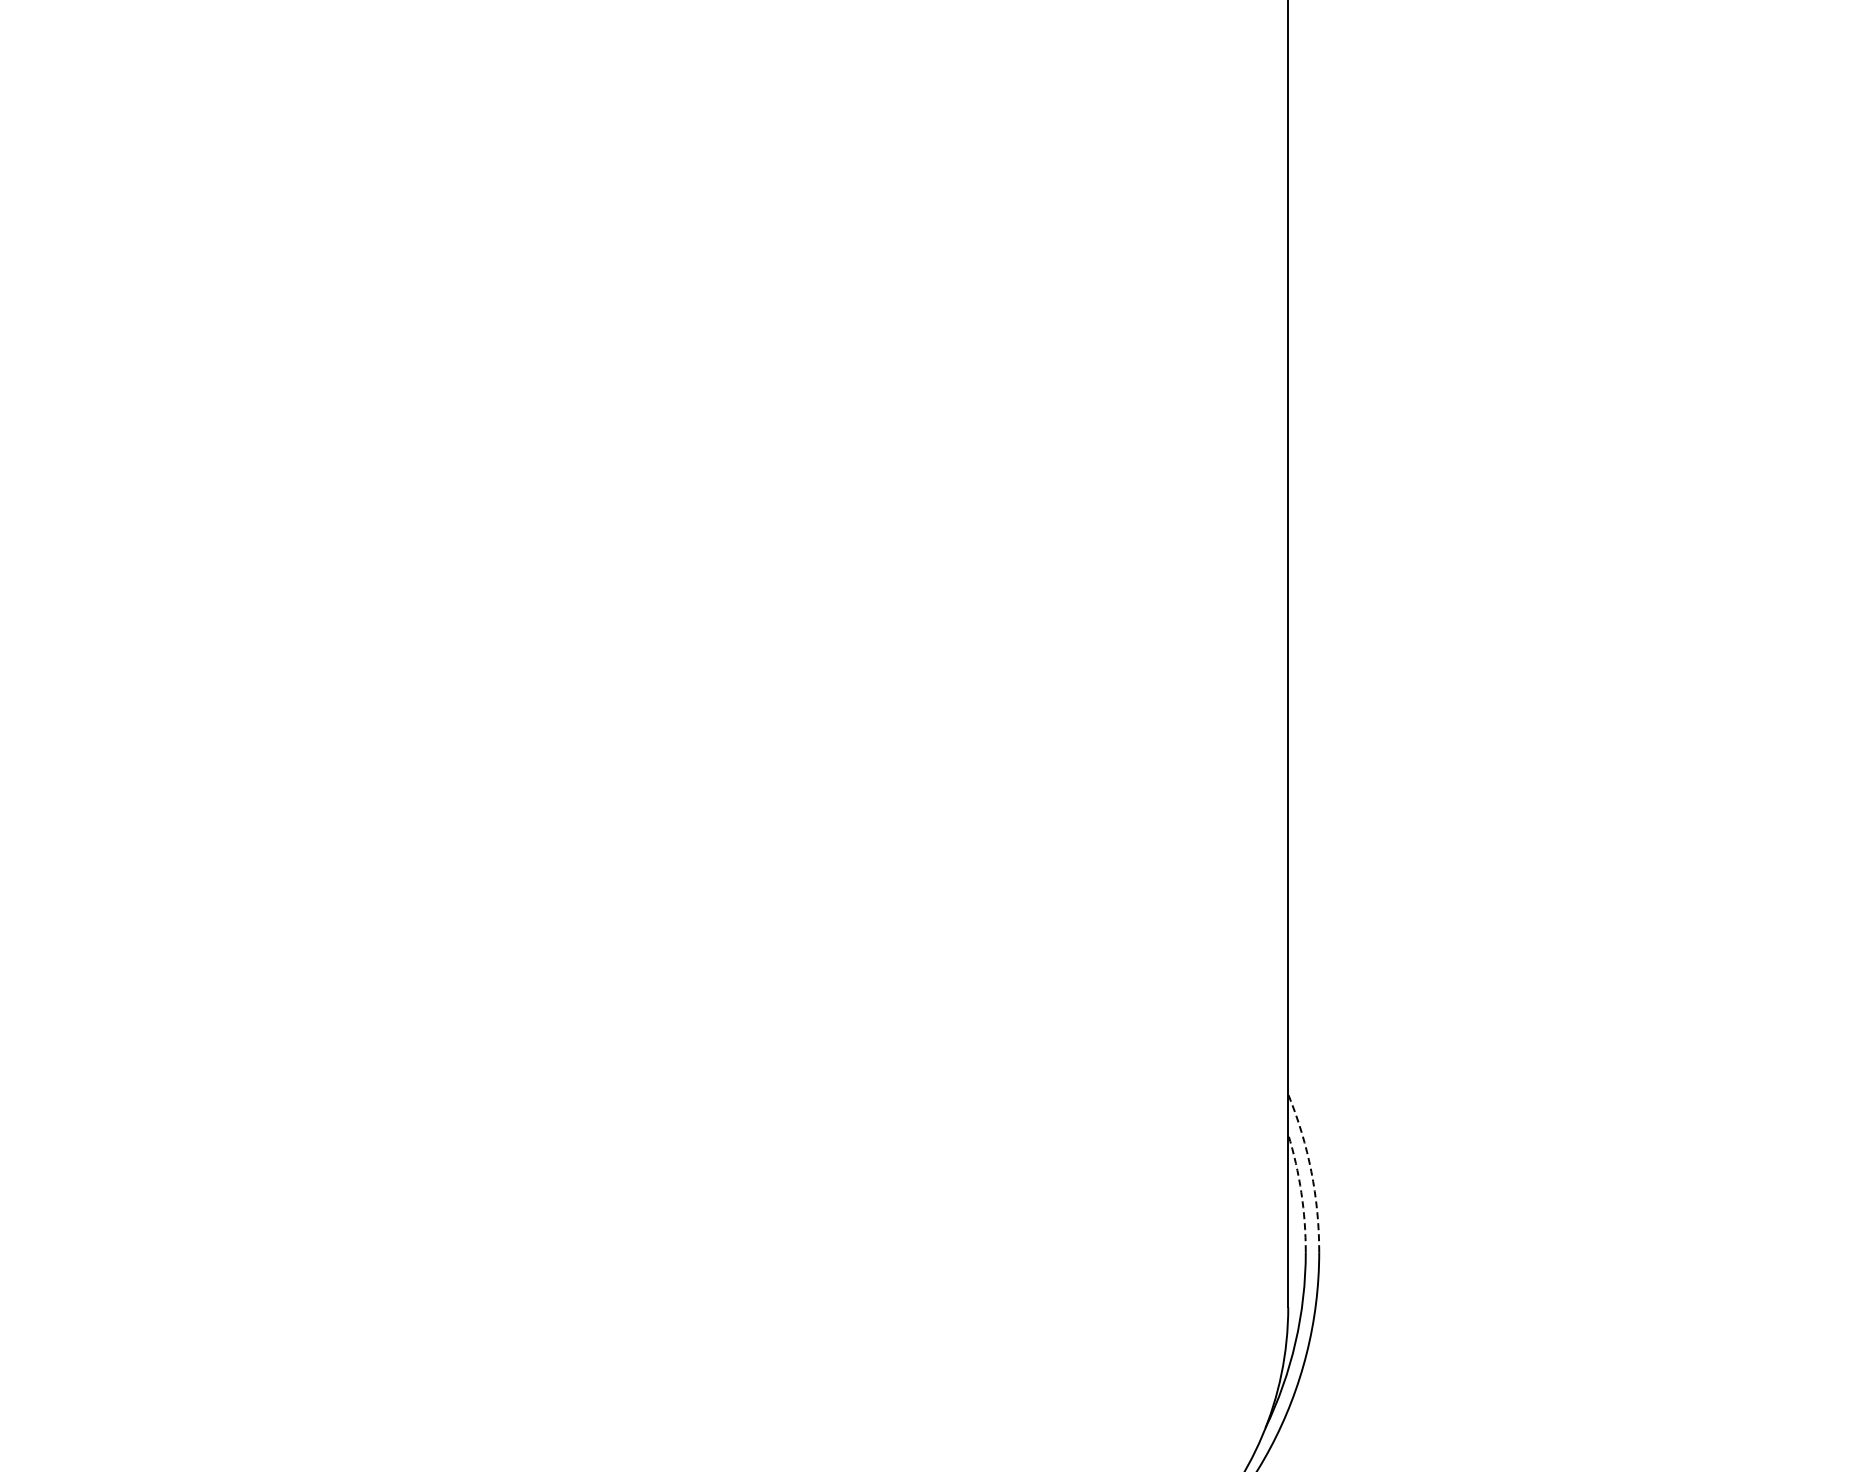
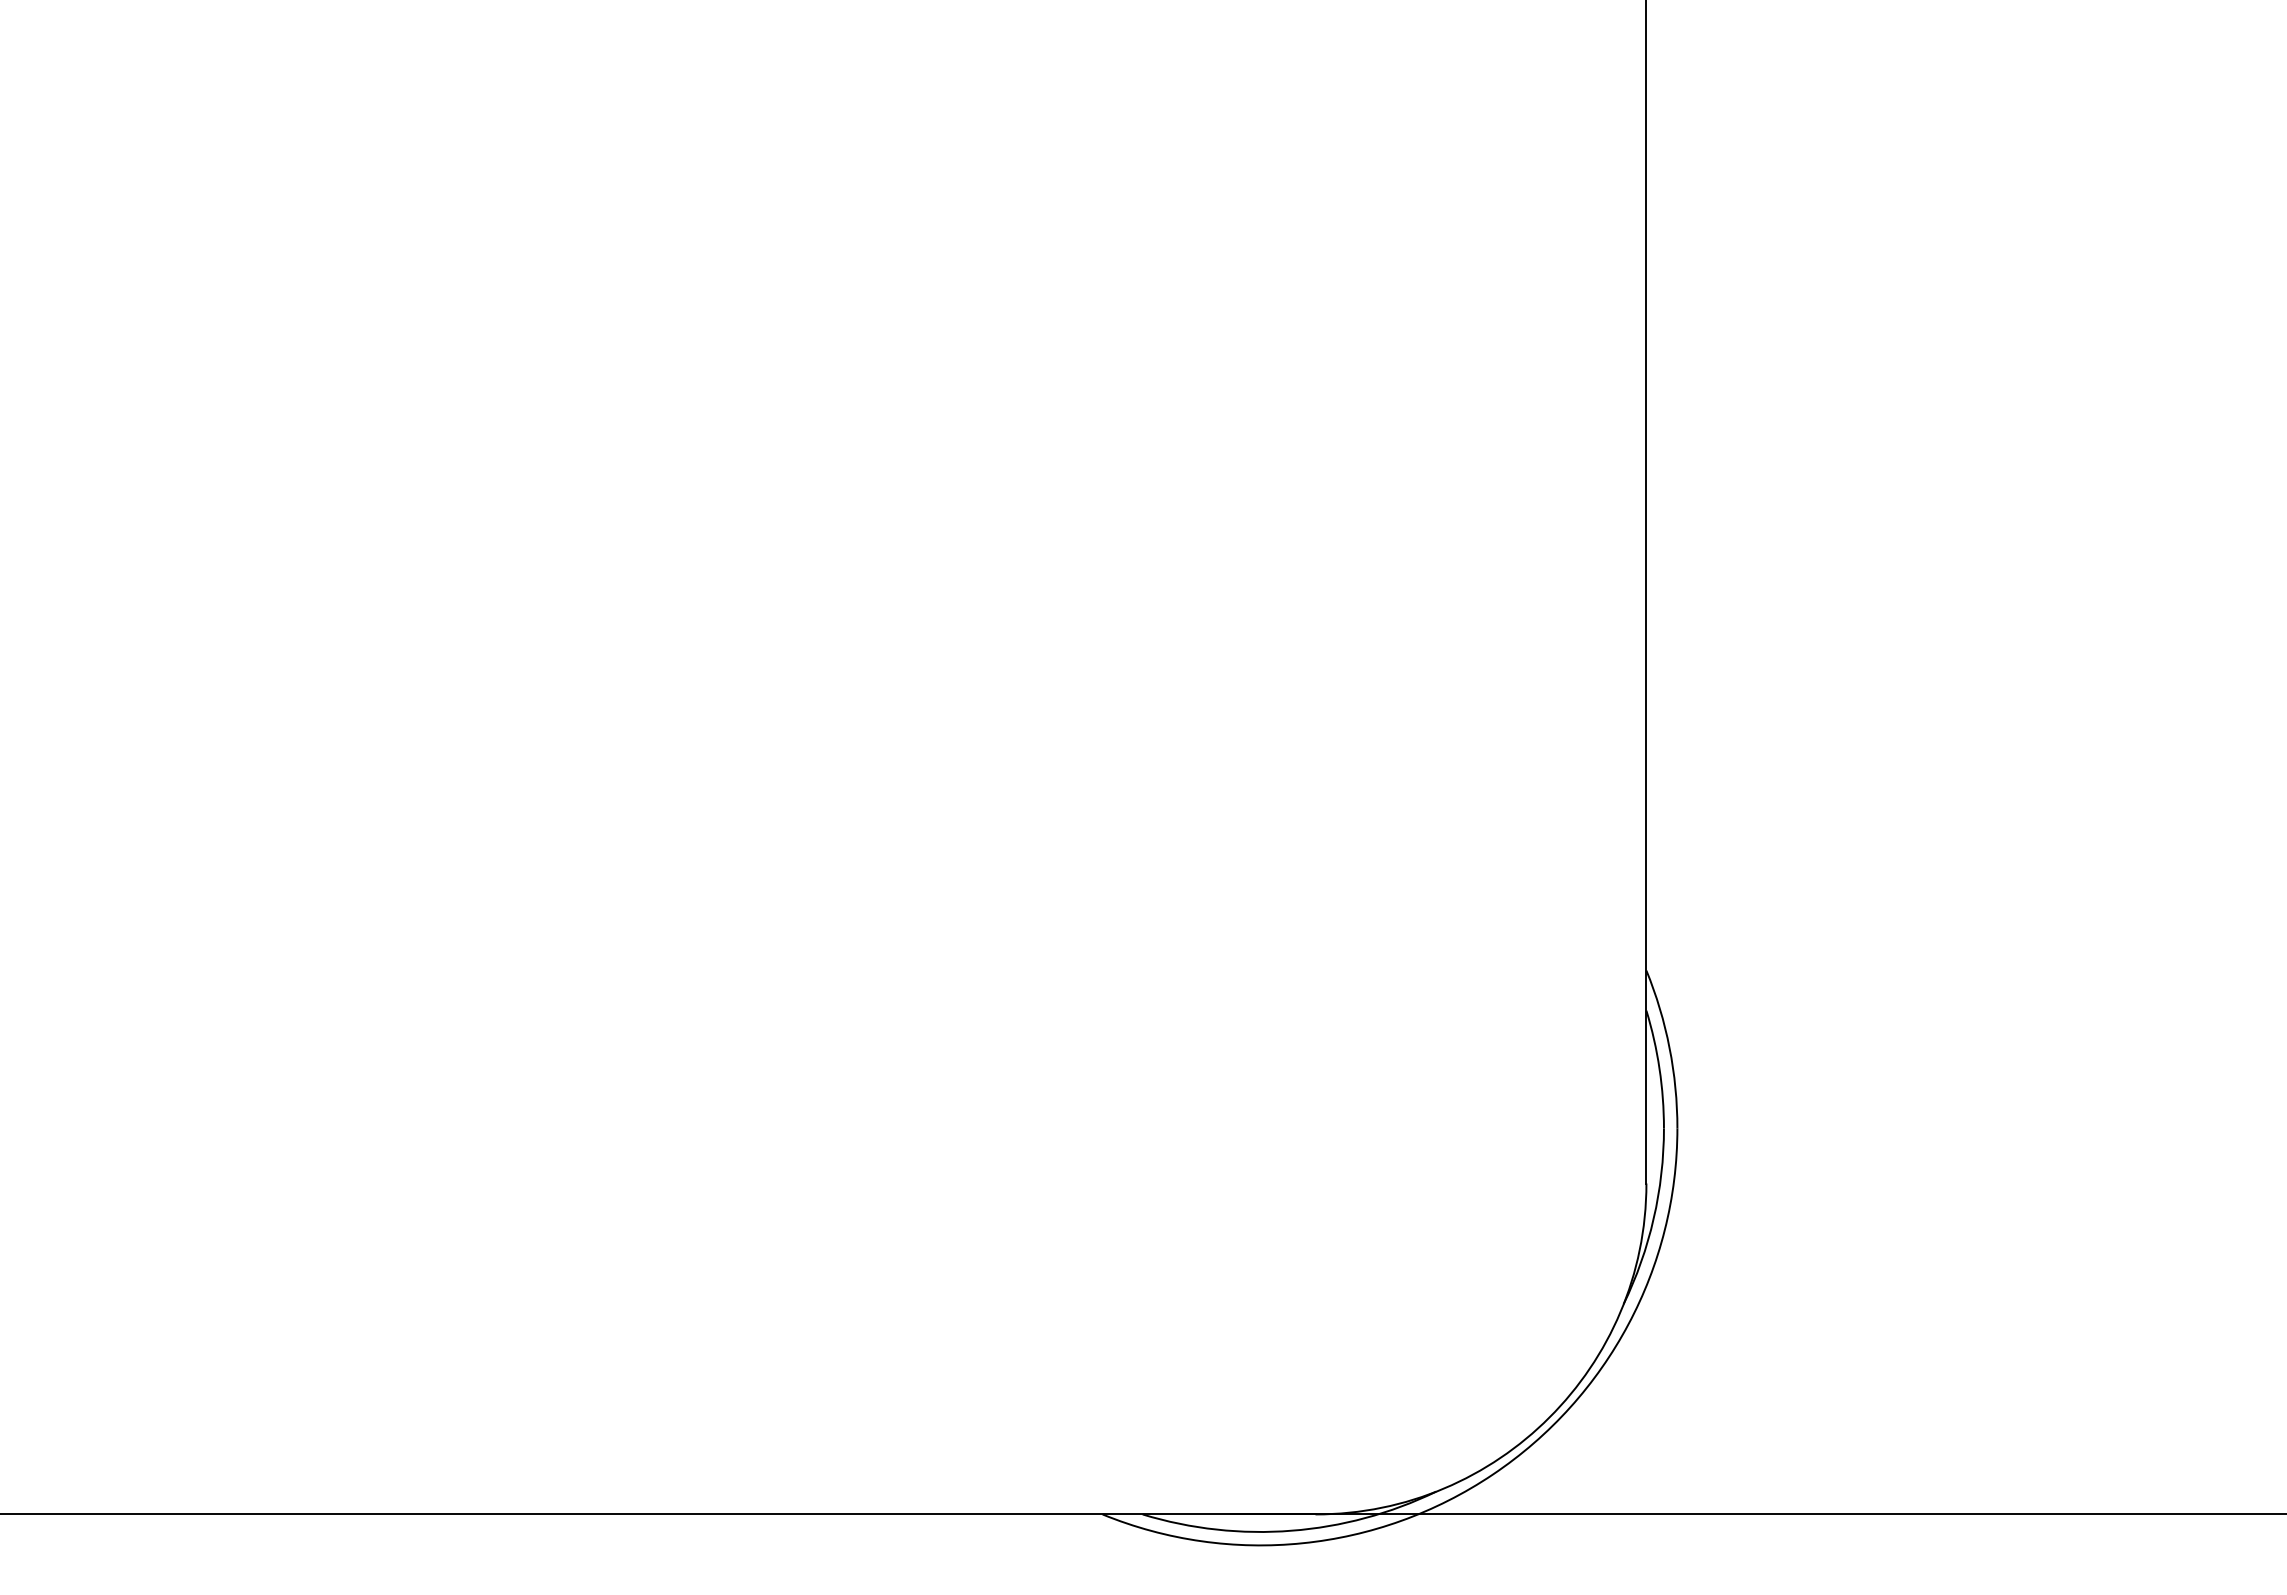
arc: (1311, 1171) -> (1669, 1047), dashed -> solid
arc: (1301, 1192) -> (1659, 1068), dashed -> solid

